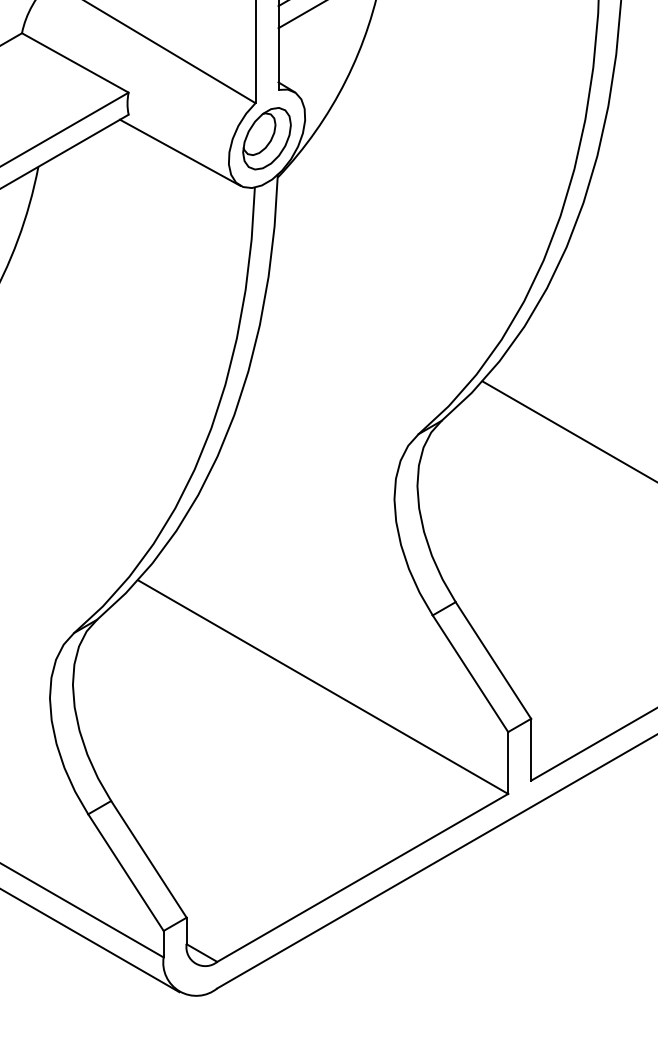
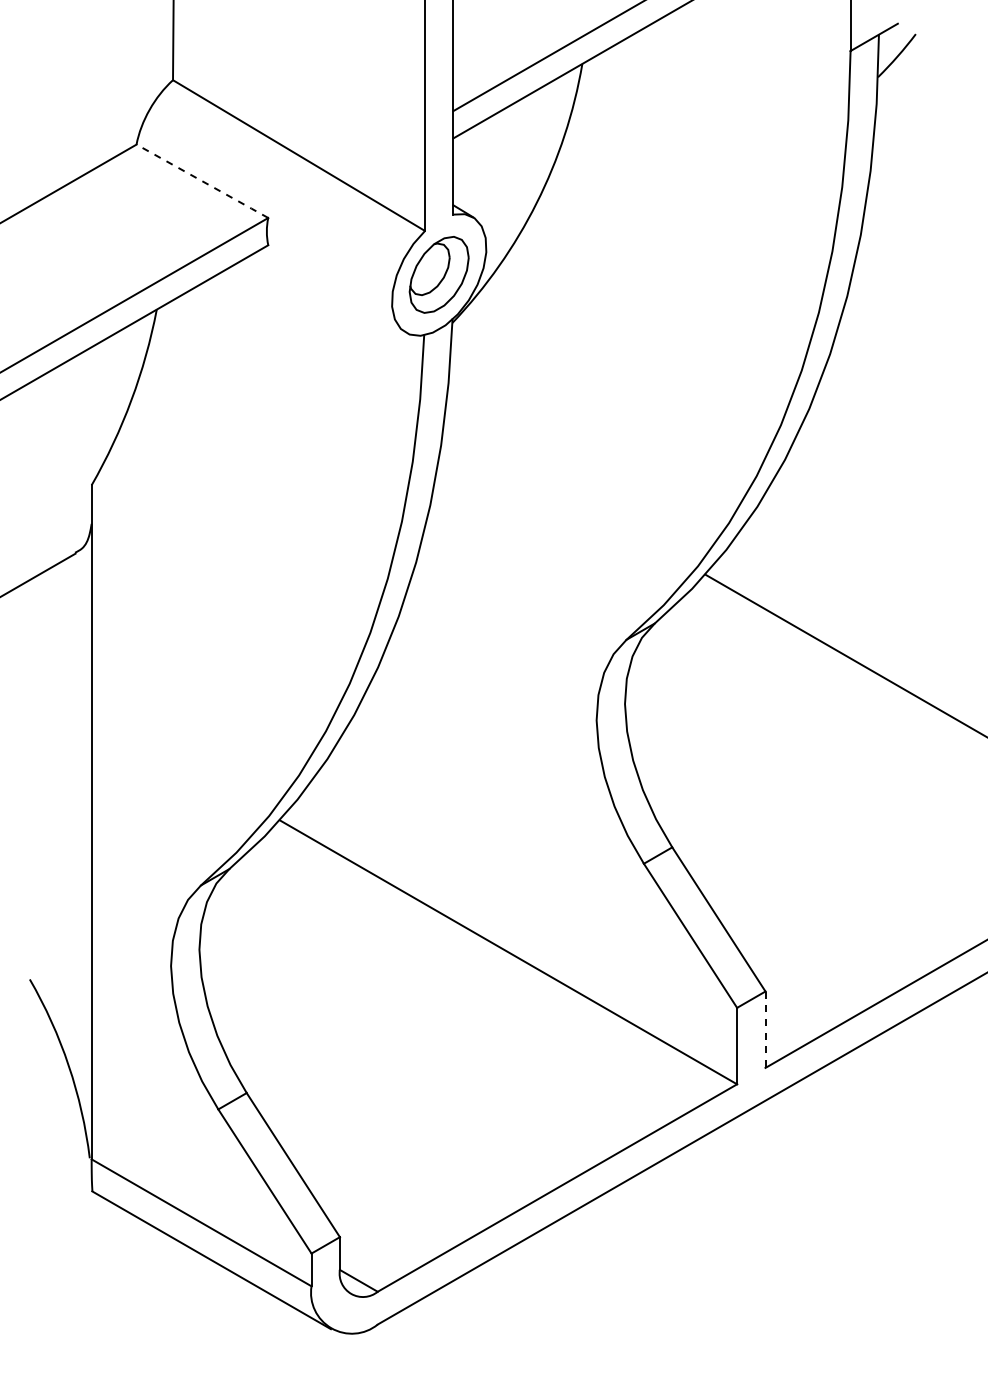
line: (75, 63) -> (202, 181), solid -> dashed
line: (179, 152) -> (331, 292), removed
line: (531, 750) -> (765, 1030), solid -> dashed

